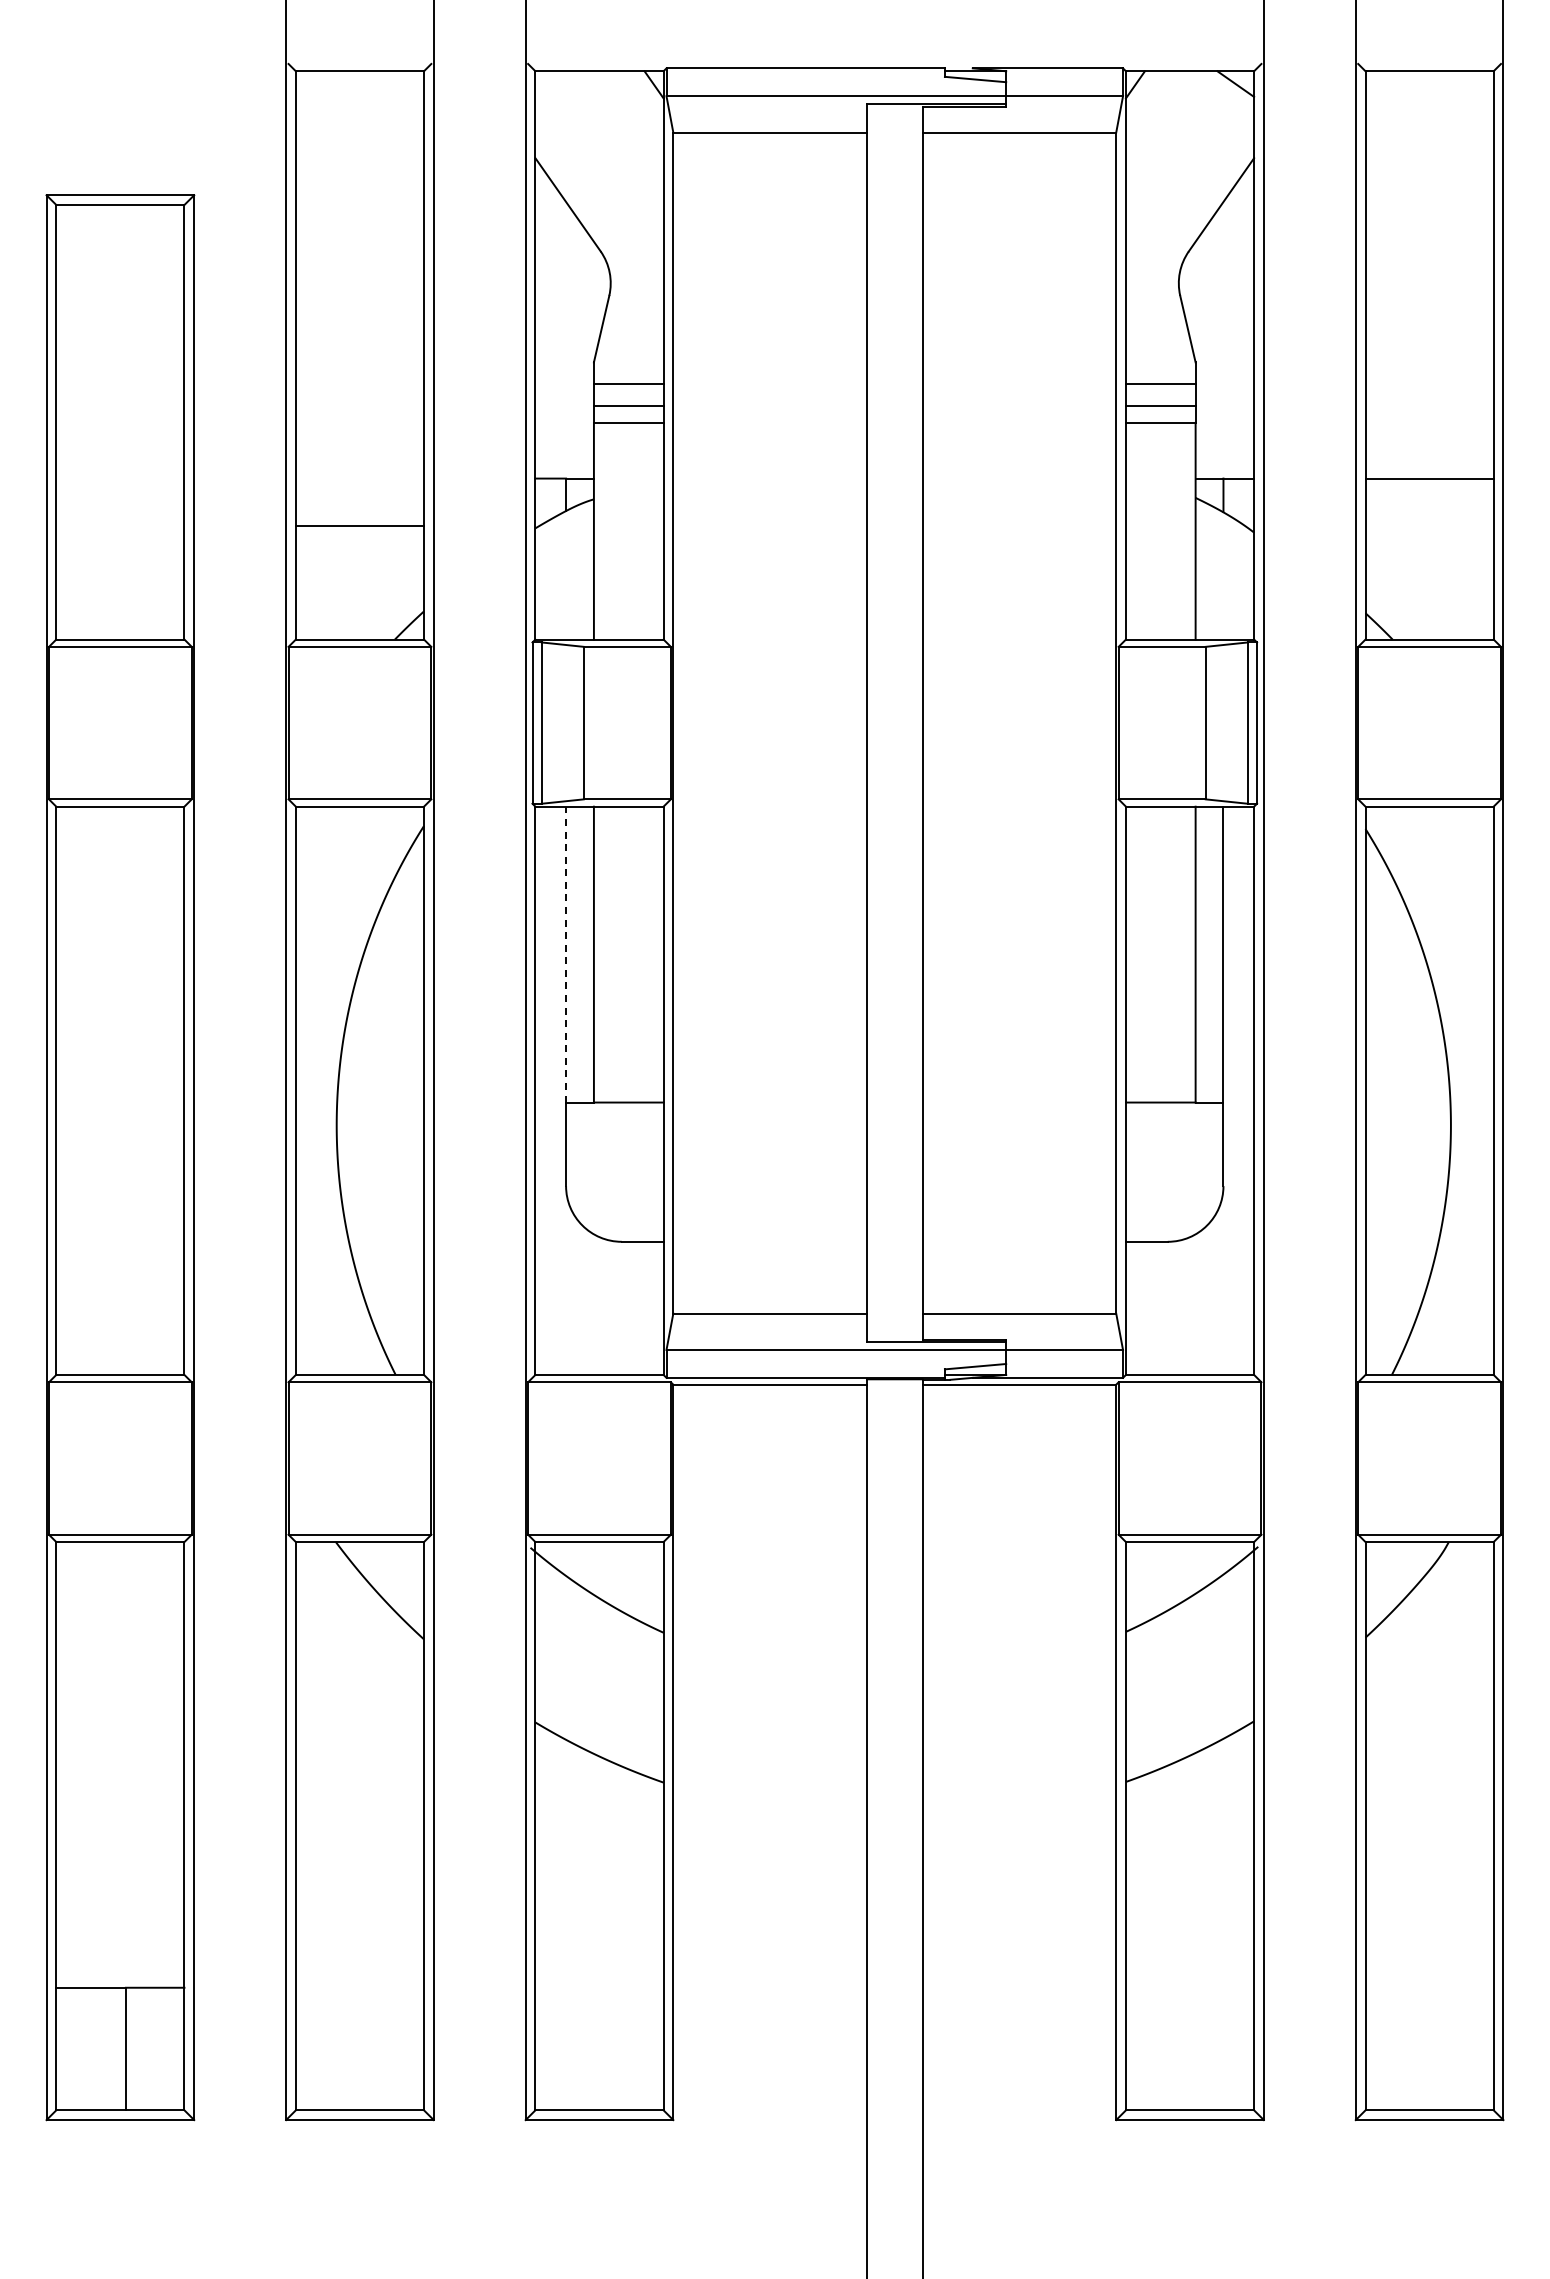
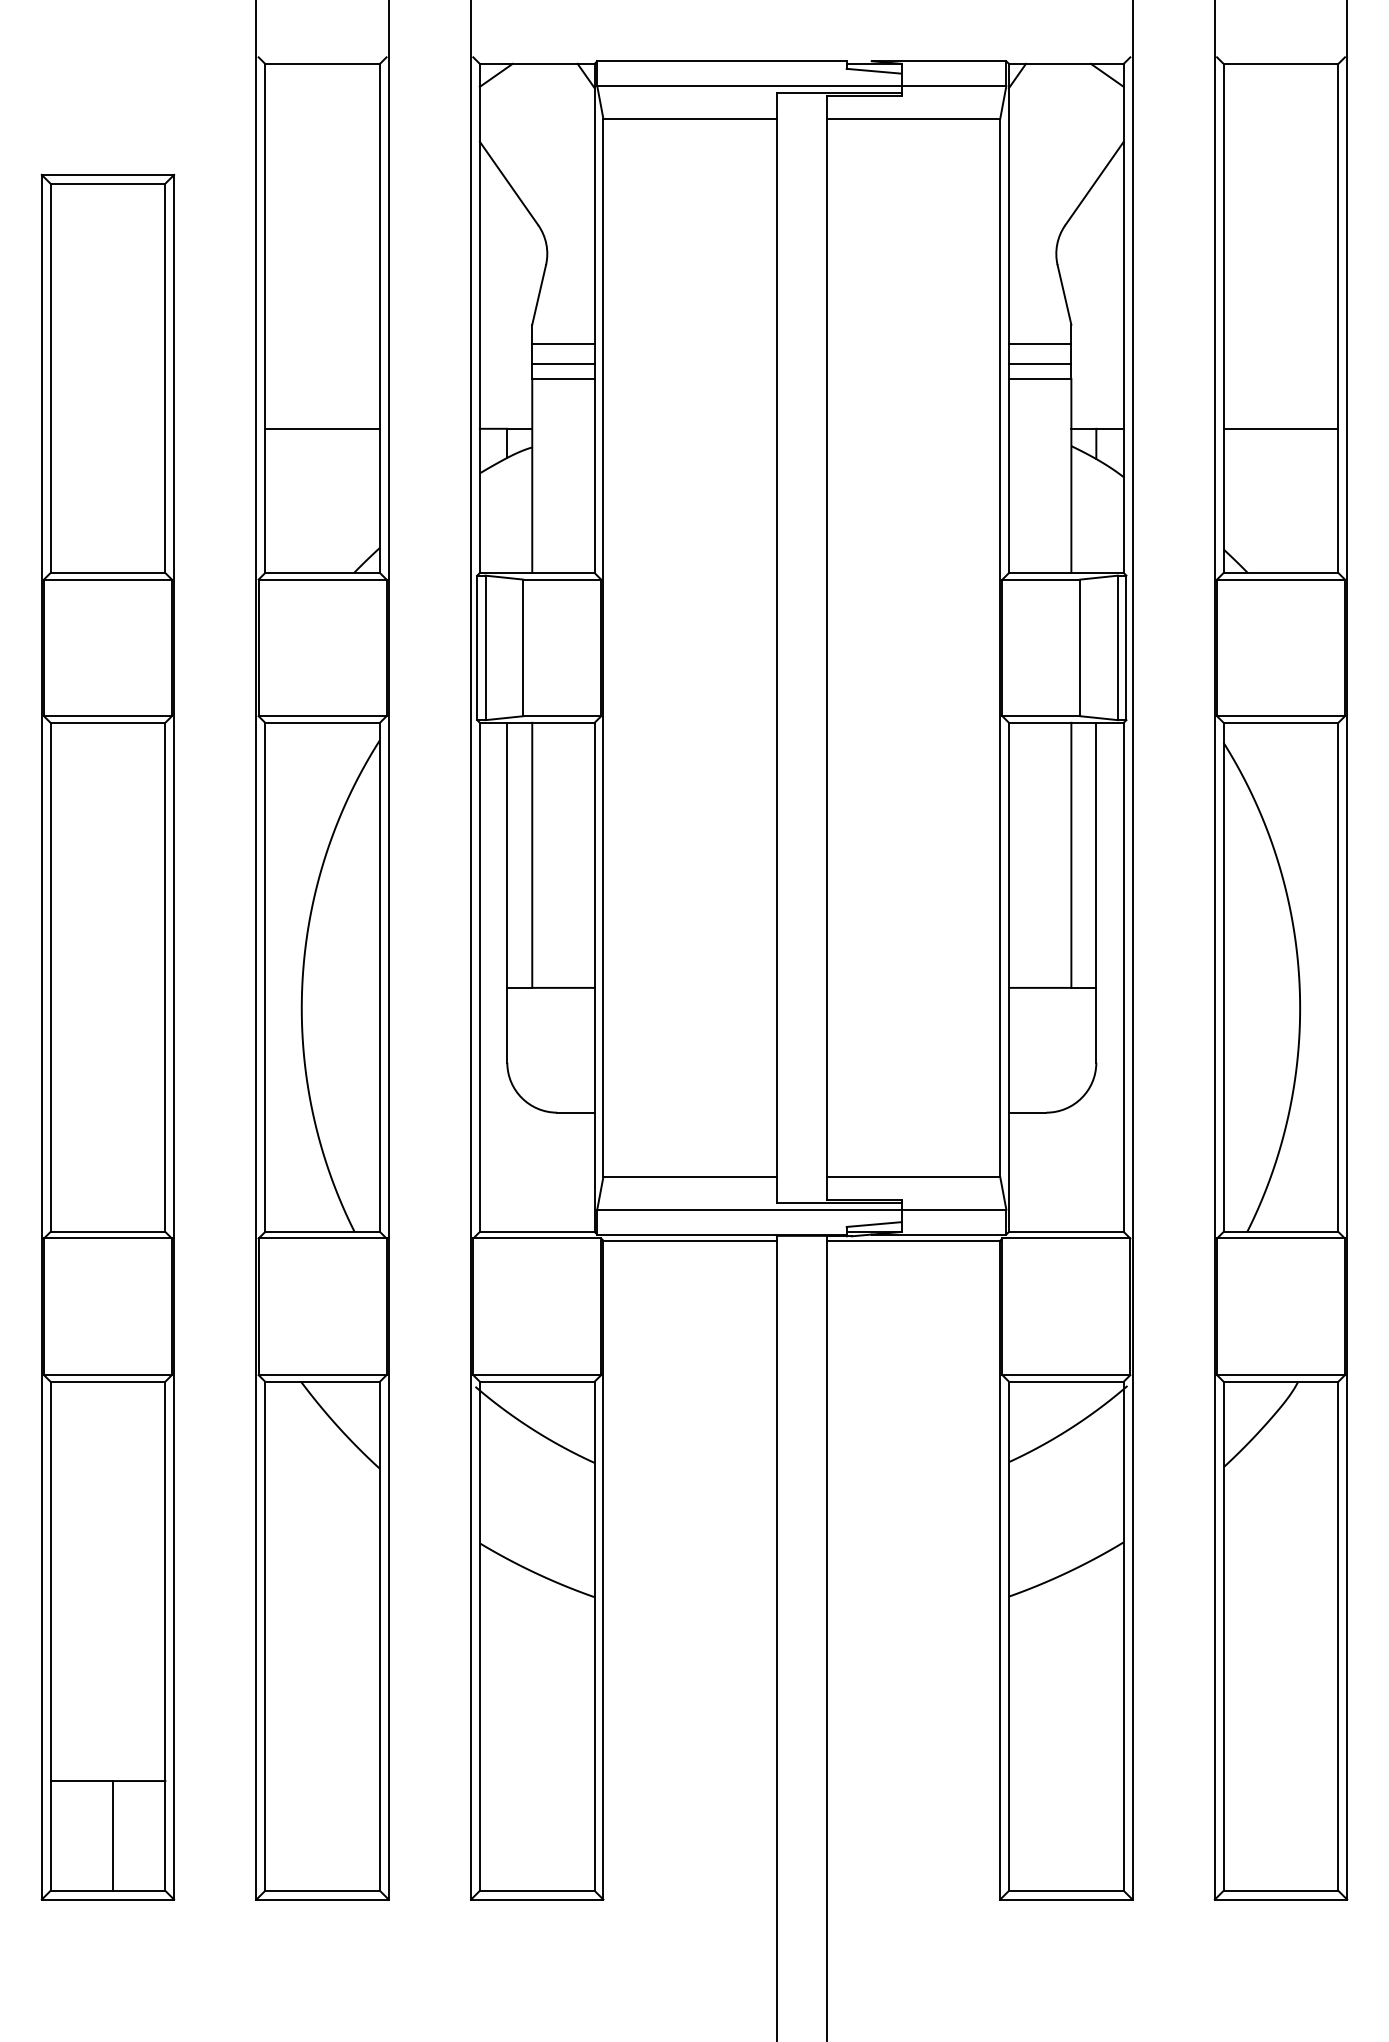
line: (553, 83) -> (496, 74), added
line: (359, 525) -> (322, 428), moved
line: (566, 954) -> (507, 855), dashed -> solid

